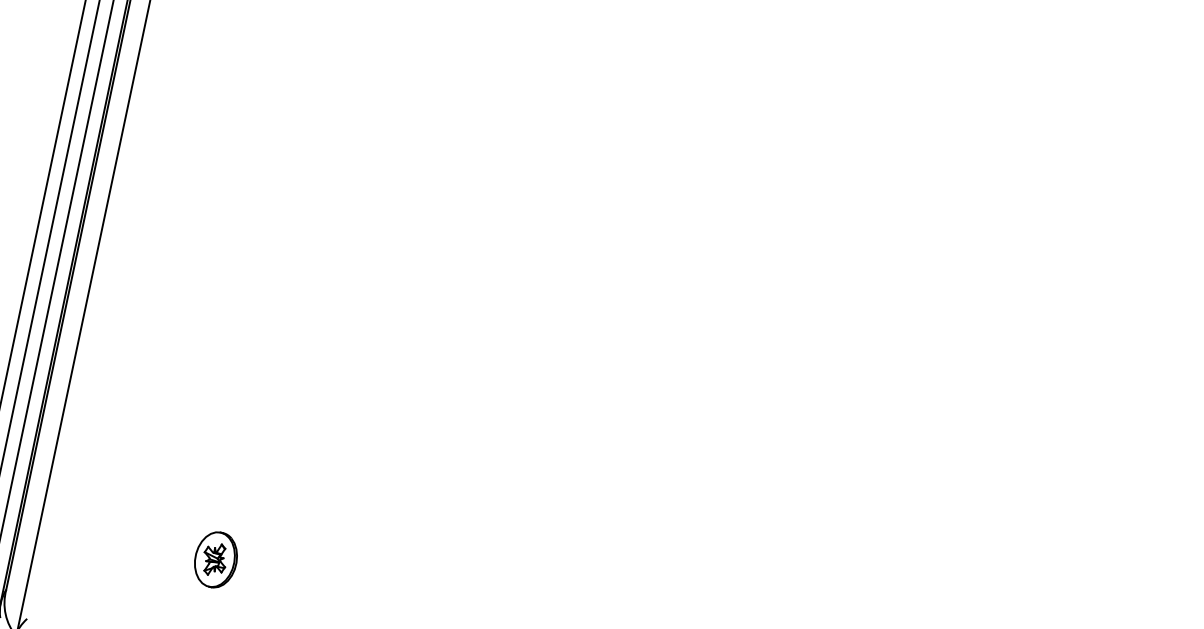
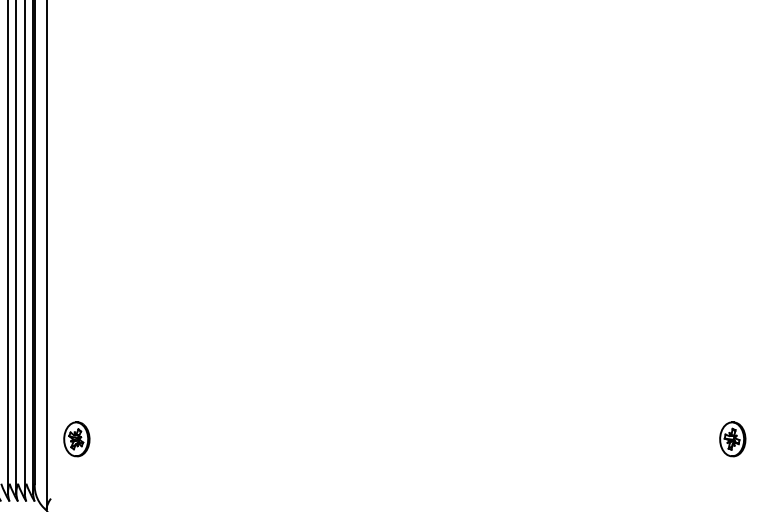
part: (215, 560) -> (76, 439), moved

